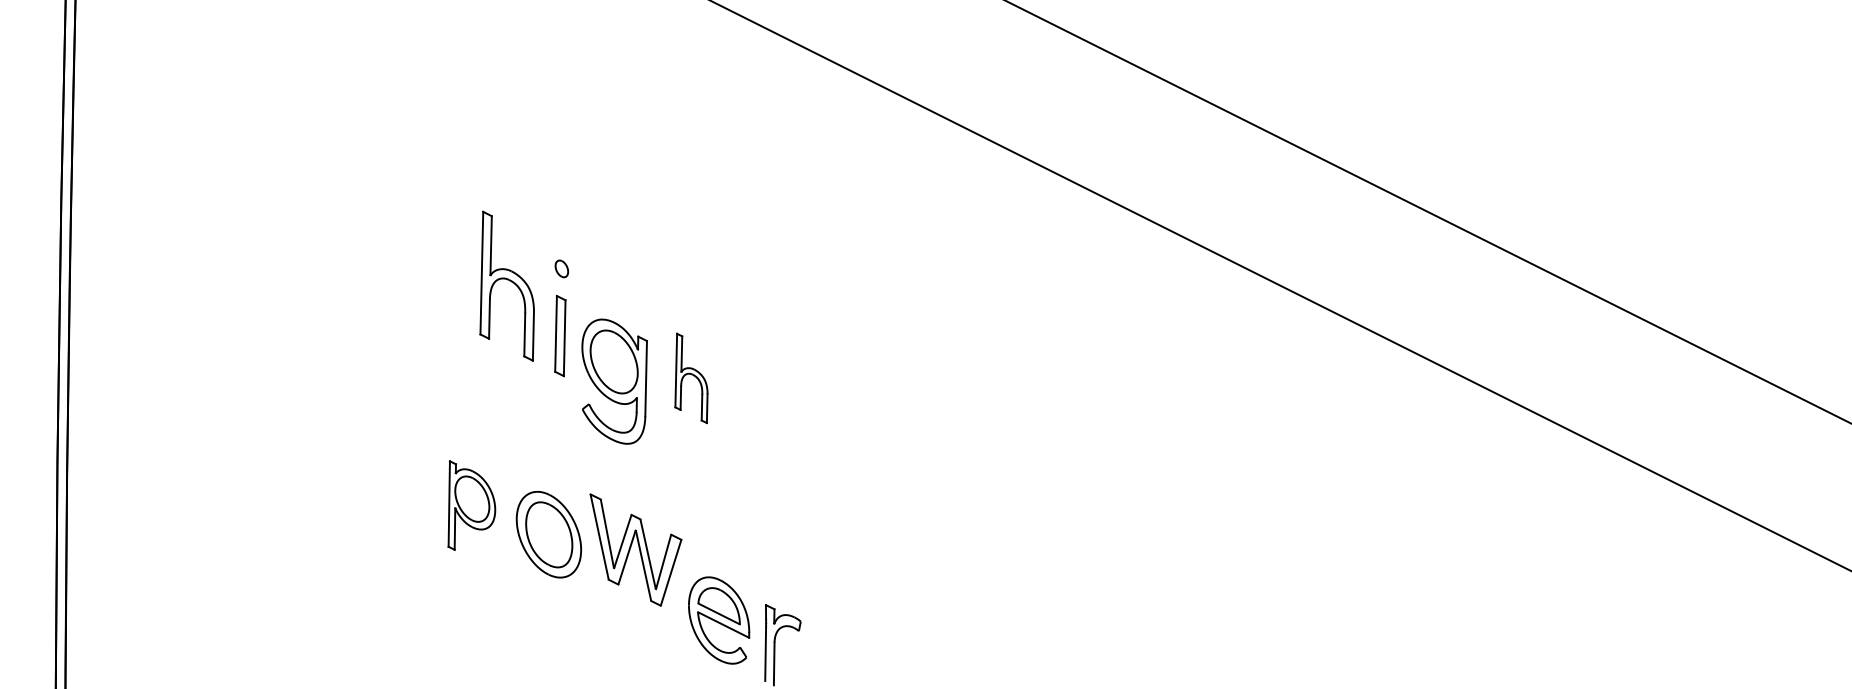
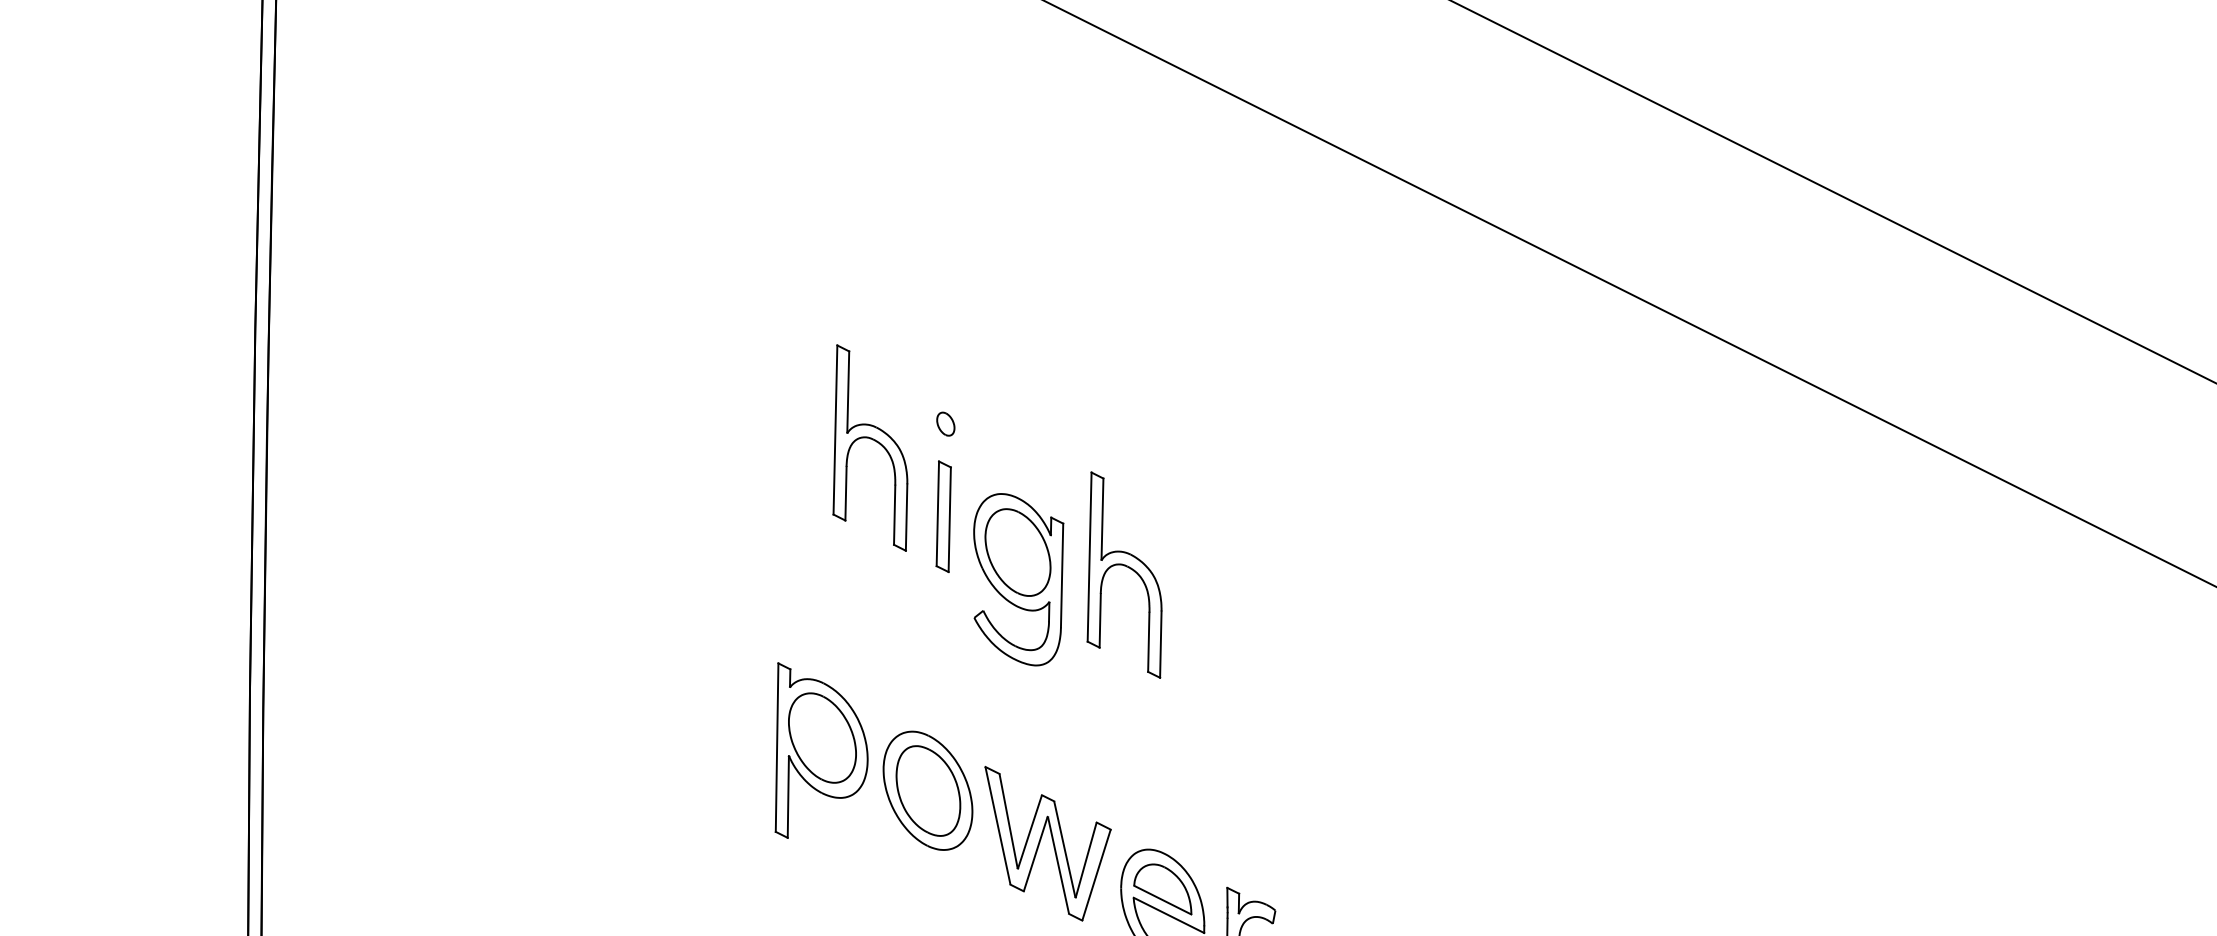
part: (691, 378) -> (1124, 575), size x1.67
part: (471, 505) -> (821, 750), size x1.43
part: (635, 549) -> (1047, 842), moved

